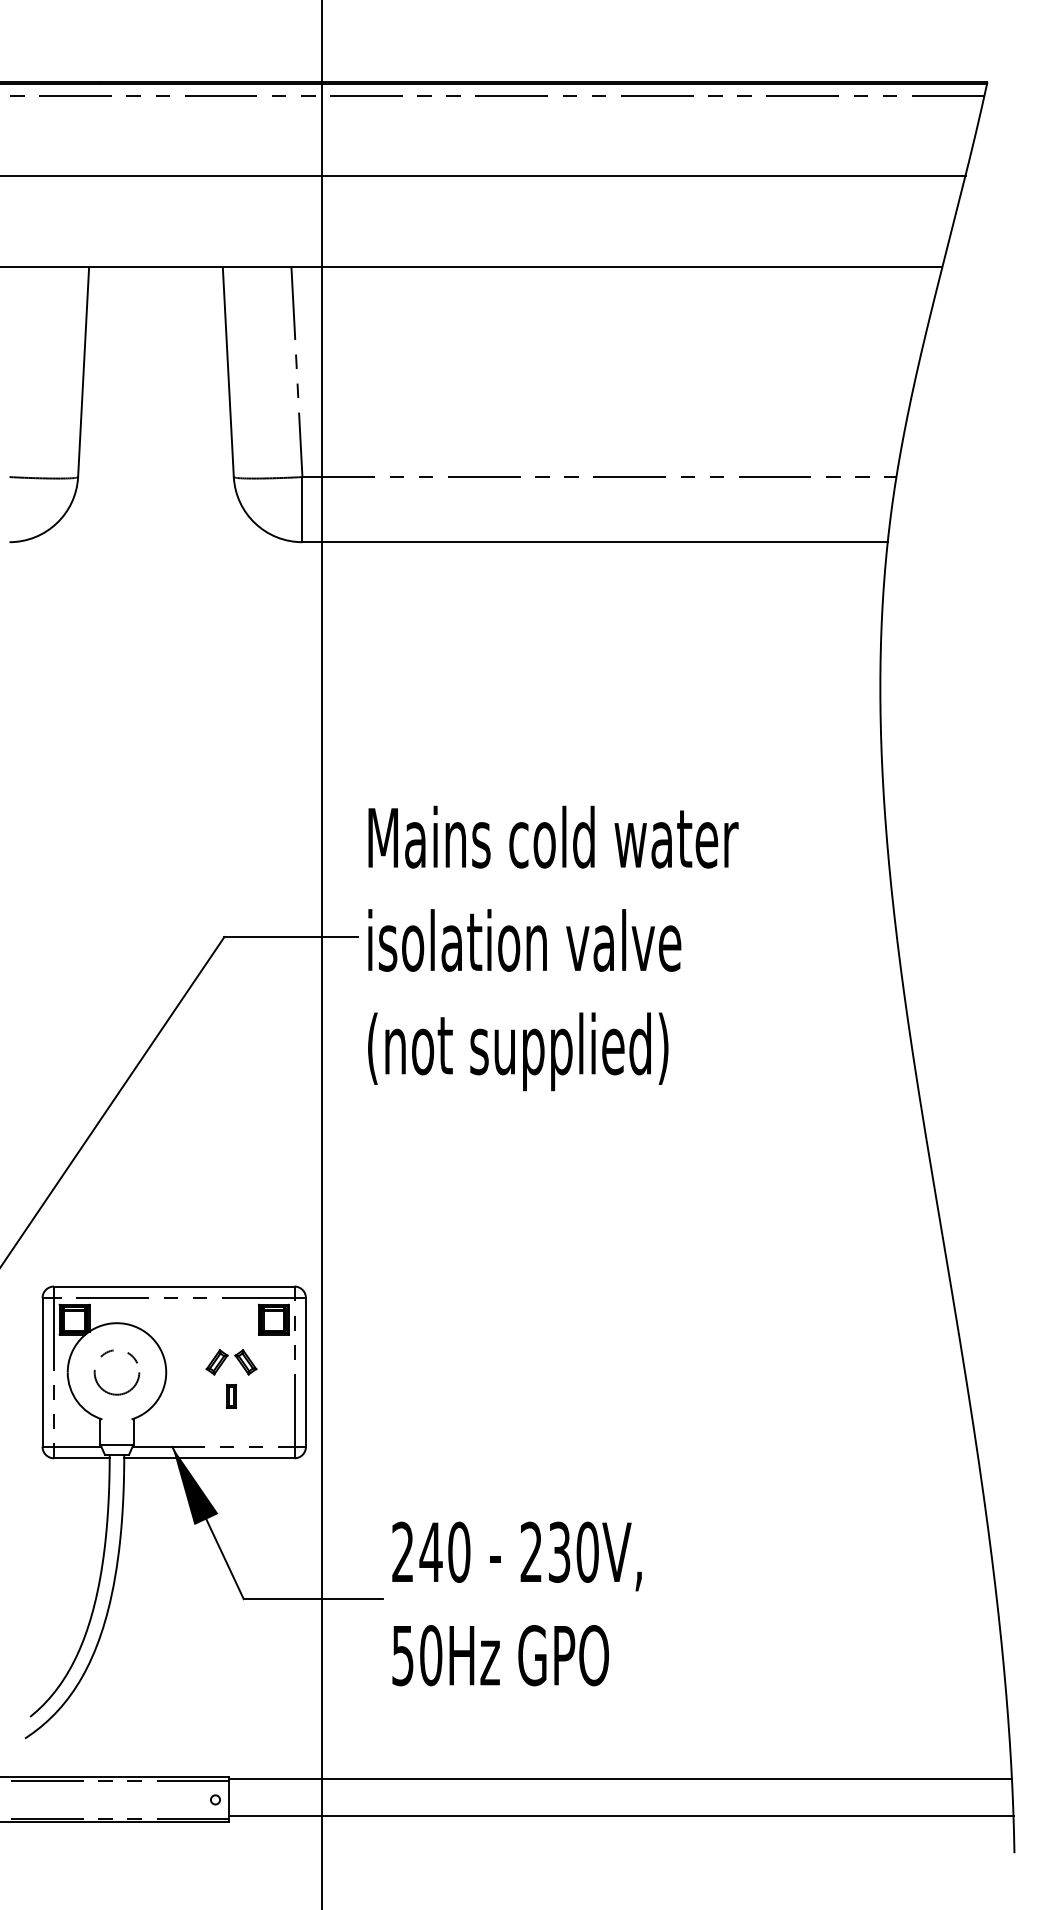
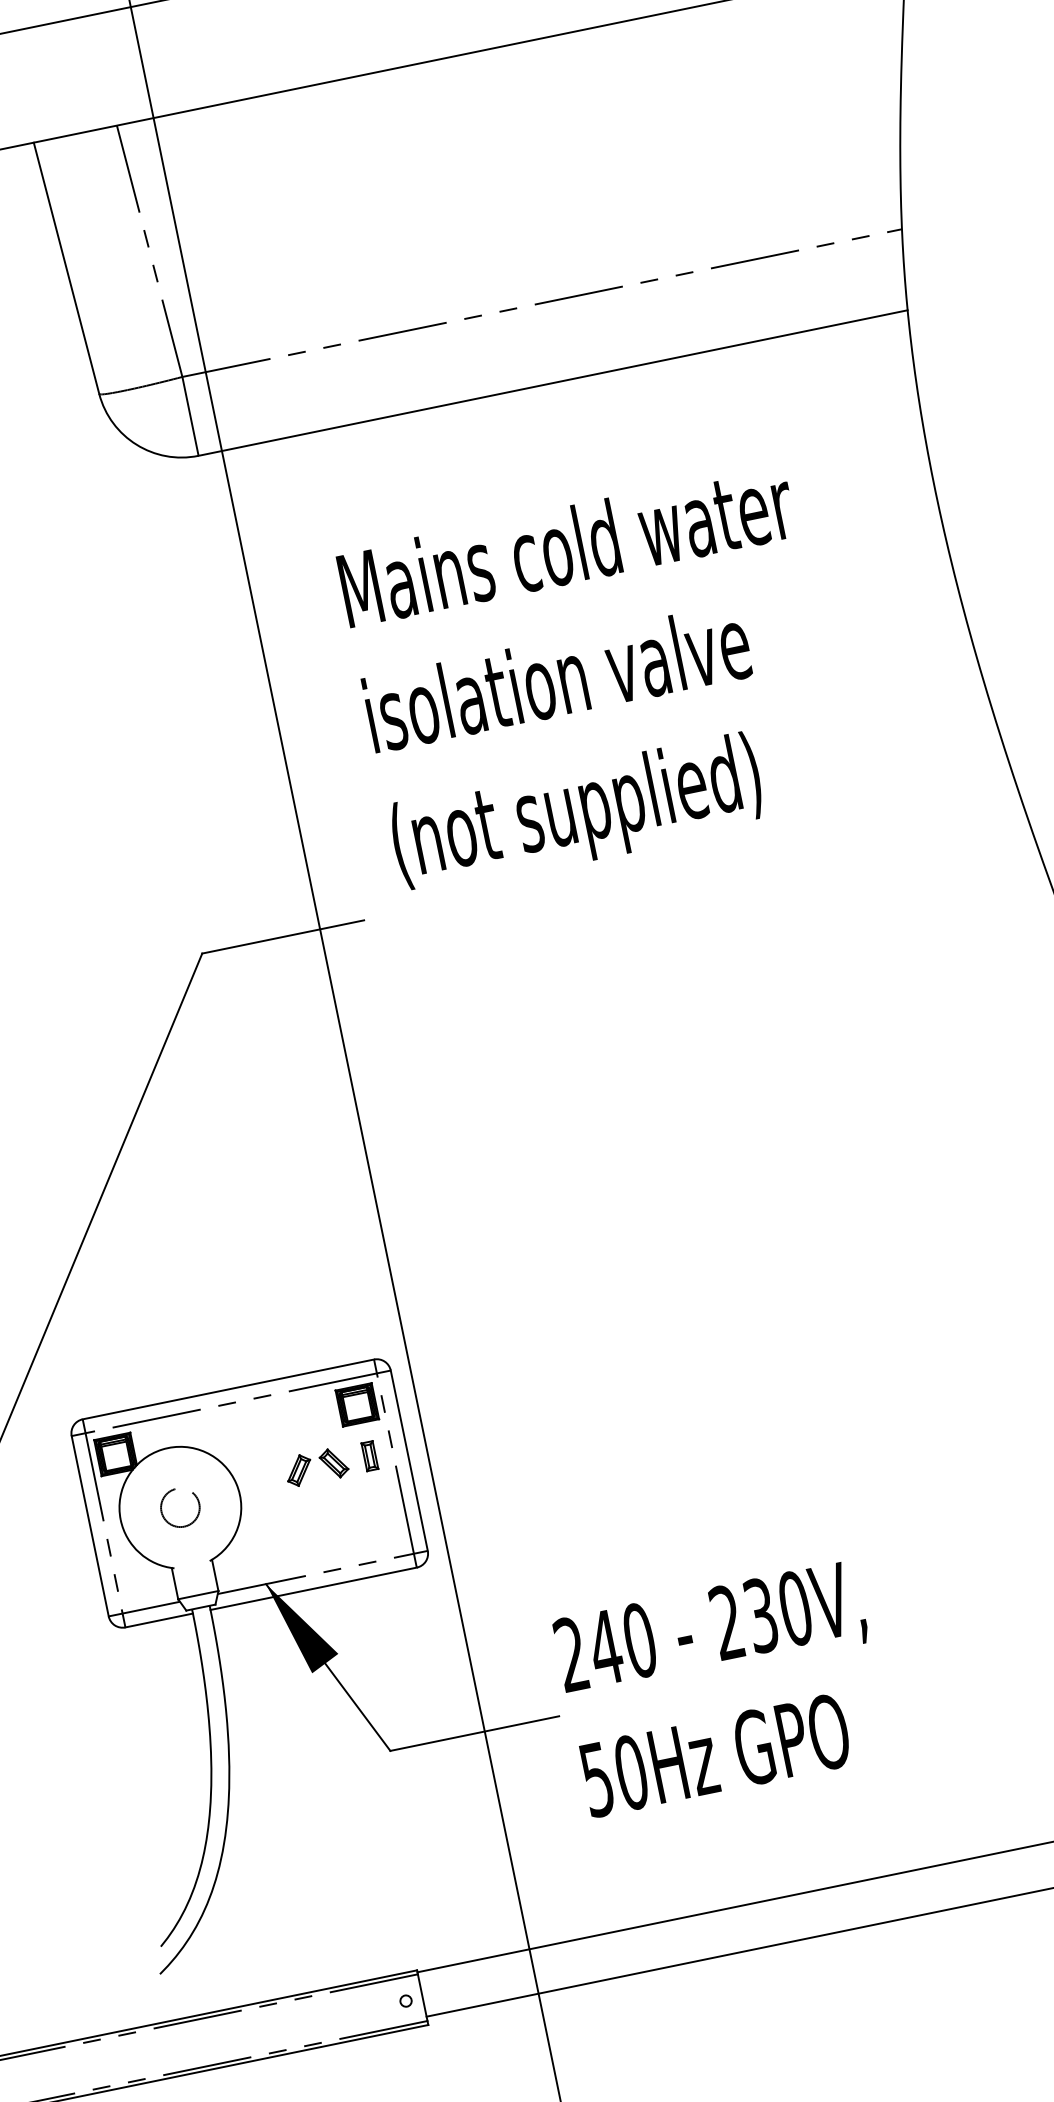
text: (553, 948) -> (594, 680), moved
circle: (116, 1372) -> (179, 1507), size x0.7
part: (231, 1396) -> (369, 1456), moved

